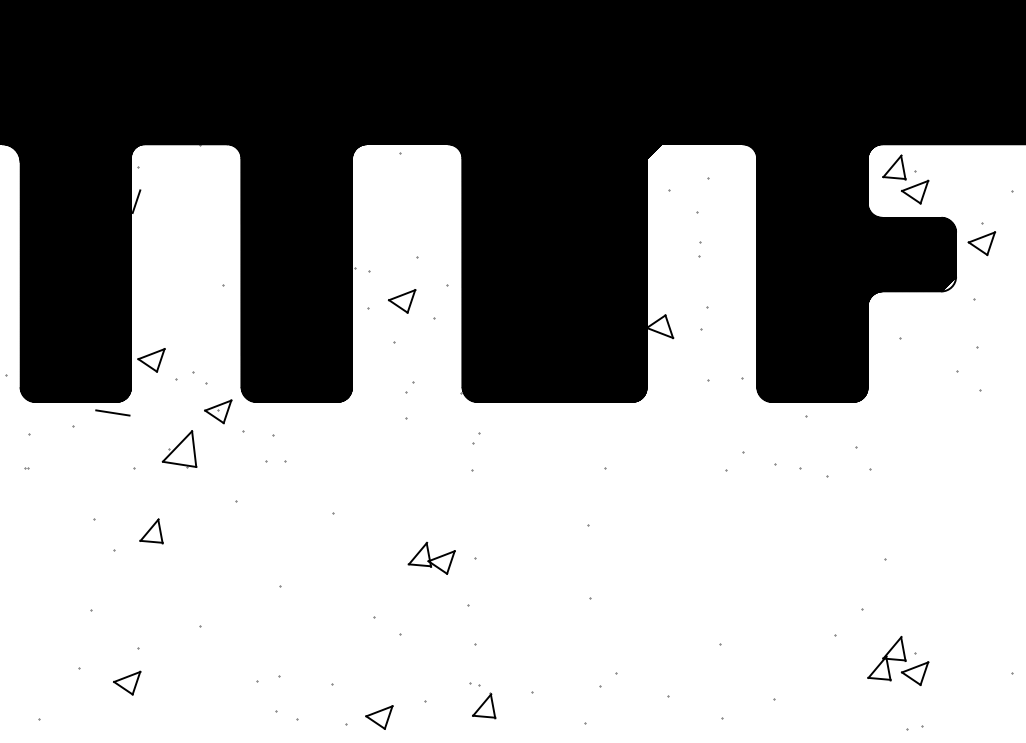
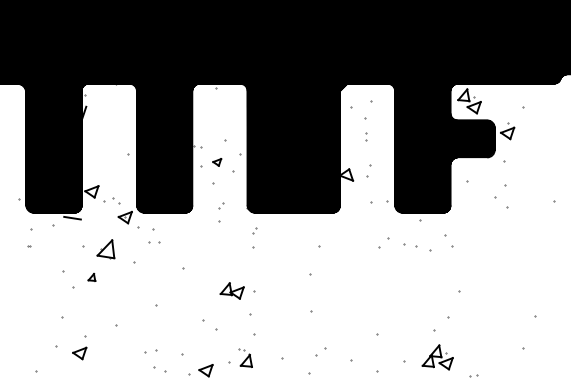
part: (400, 301) -> (216, 162), size x0.6
part: (178, 449) -> (105, 249), moved
part: (150, 531) -> (91, 277), size x0.6
part: (897, 661) -> (437, 357), moved
part: (482, 699) -> (245, 357), moved

